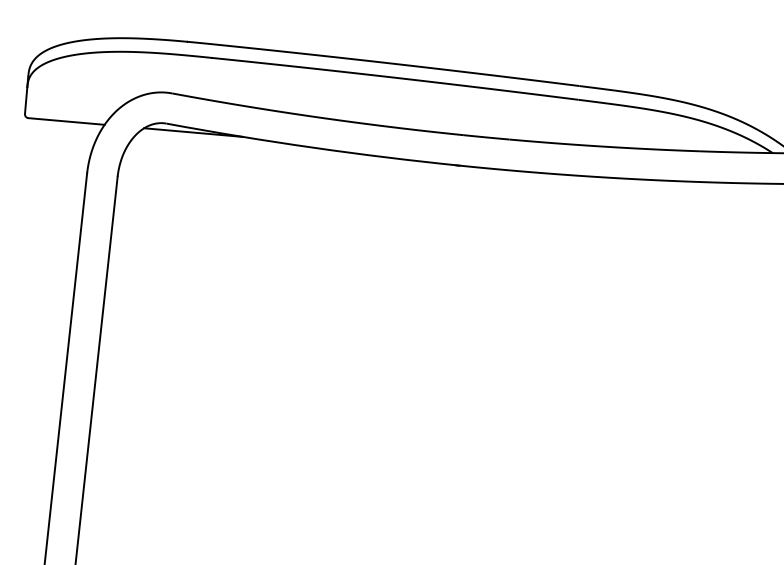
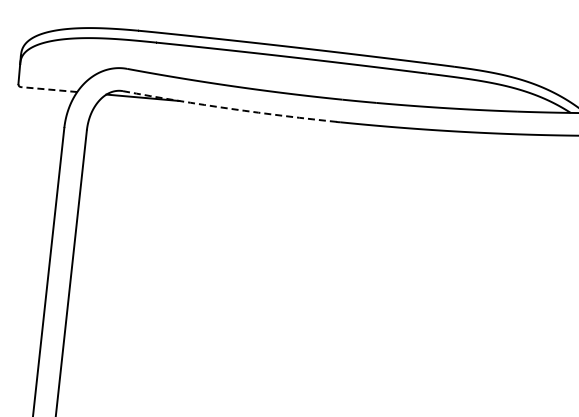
line: (65, 121) -> (48, 89), solid -> dashed
arc: (313, 147) -> (231, 108), solid -> dashed

